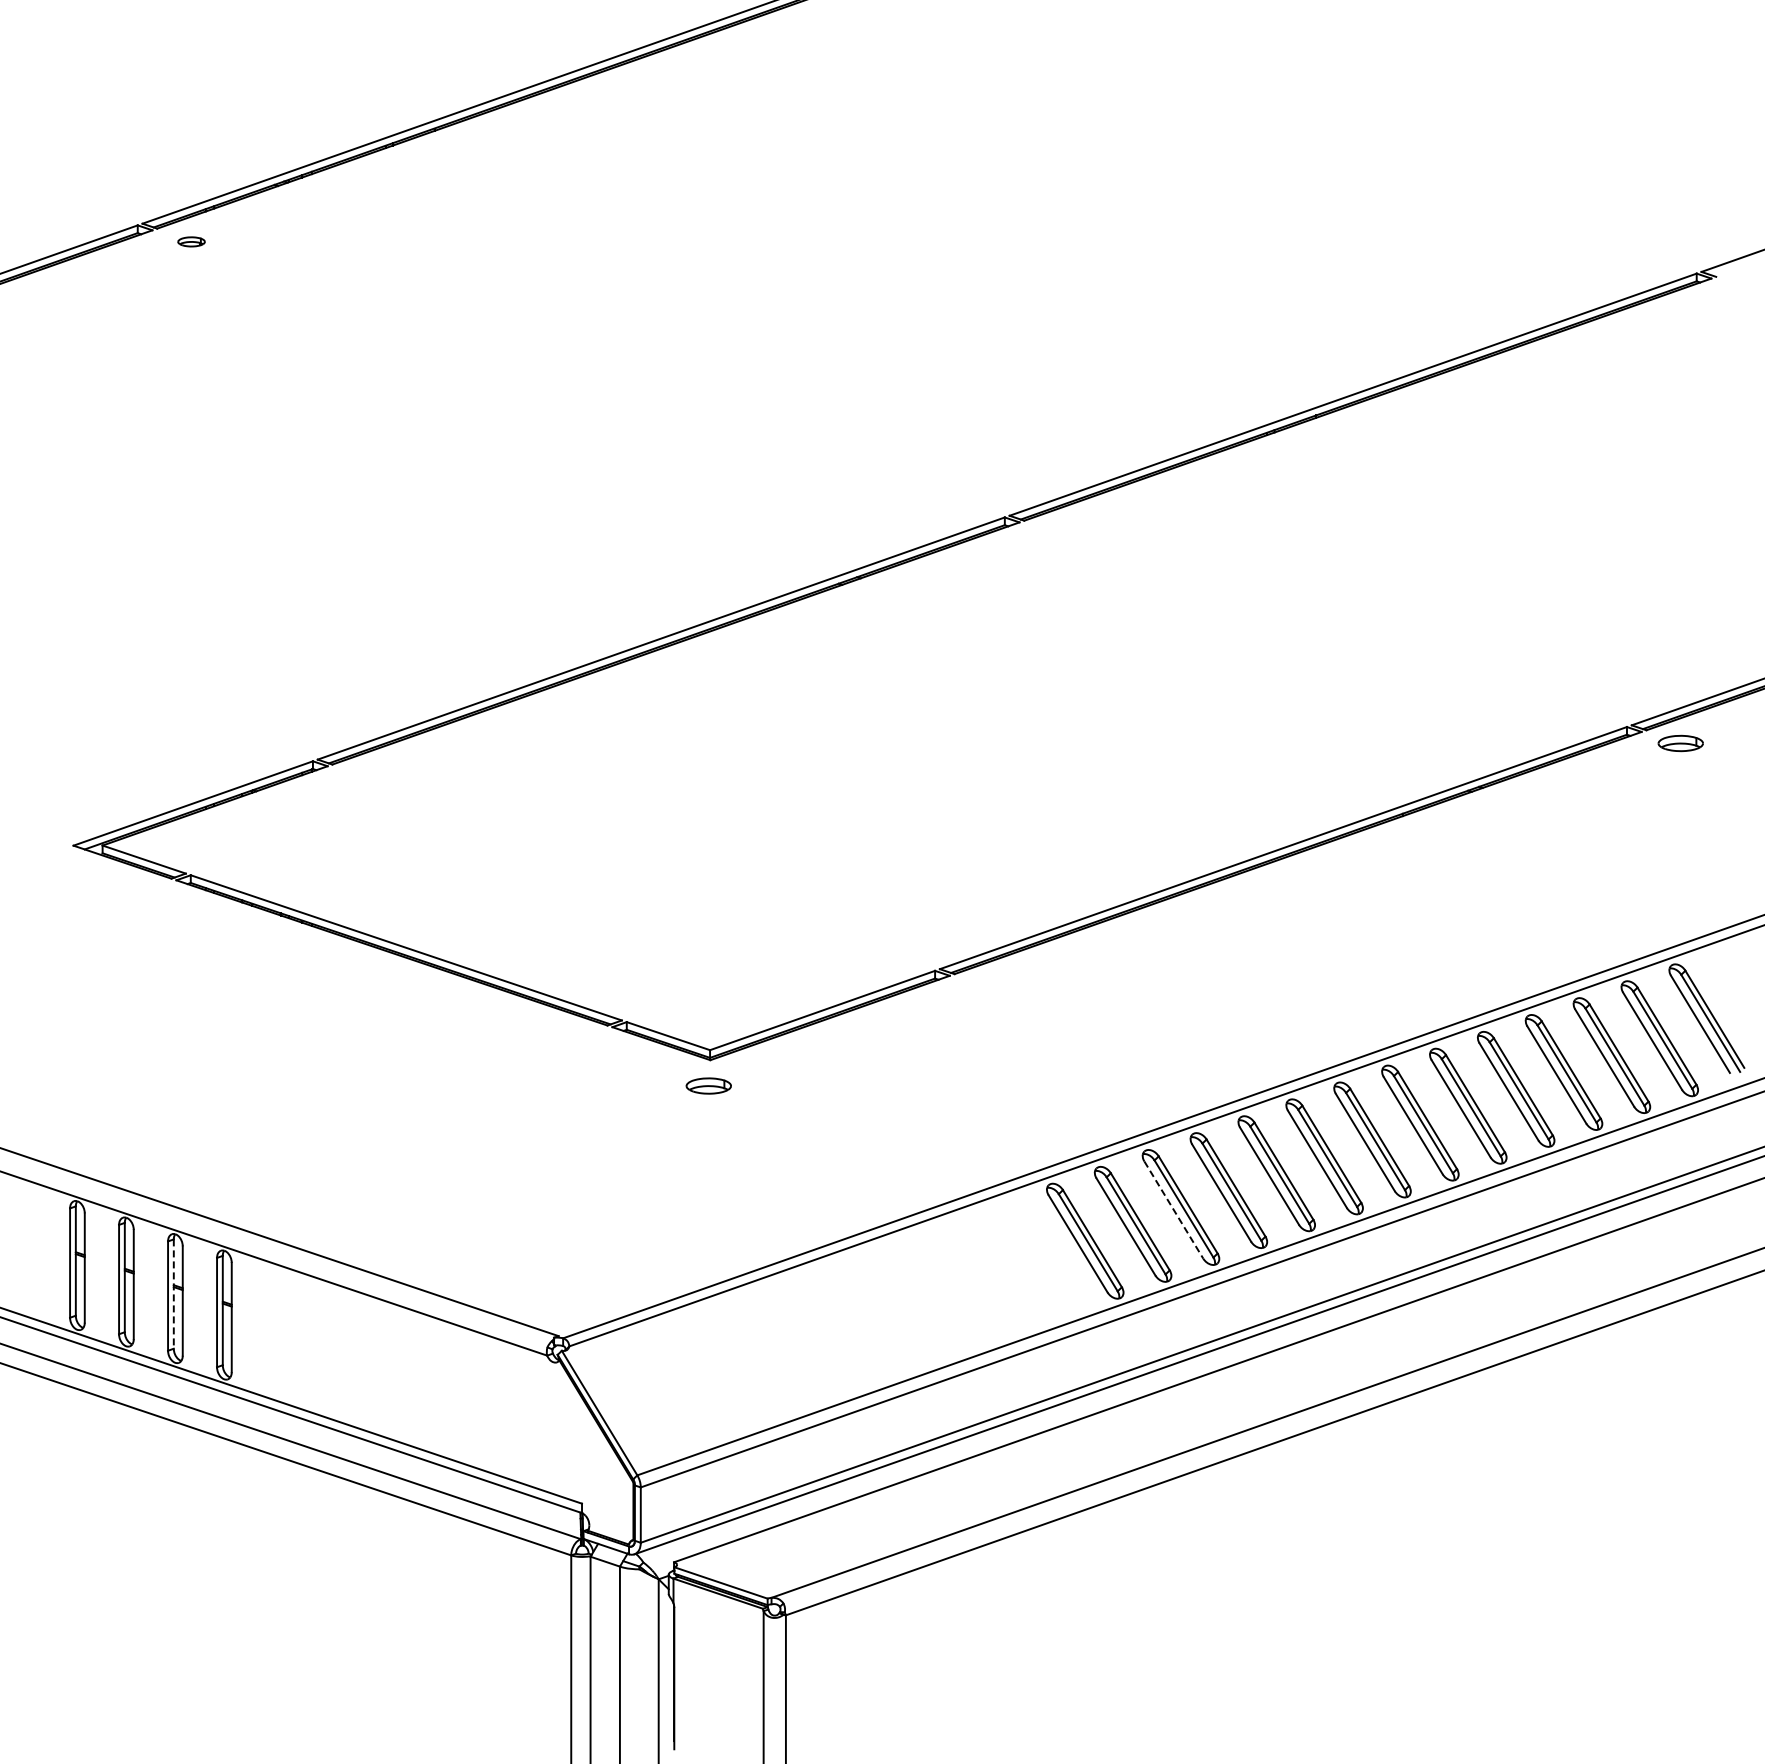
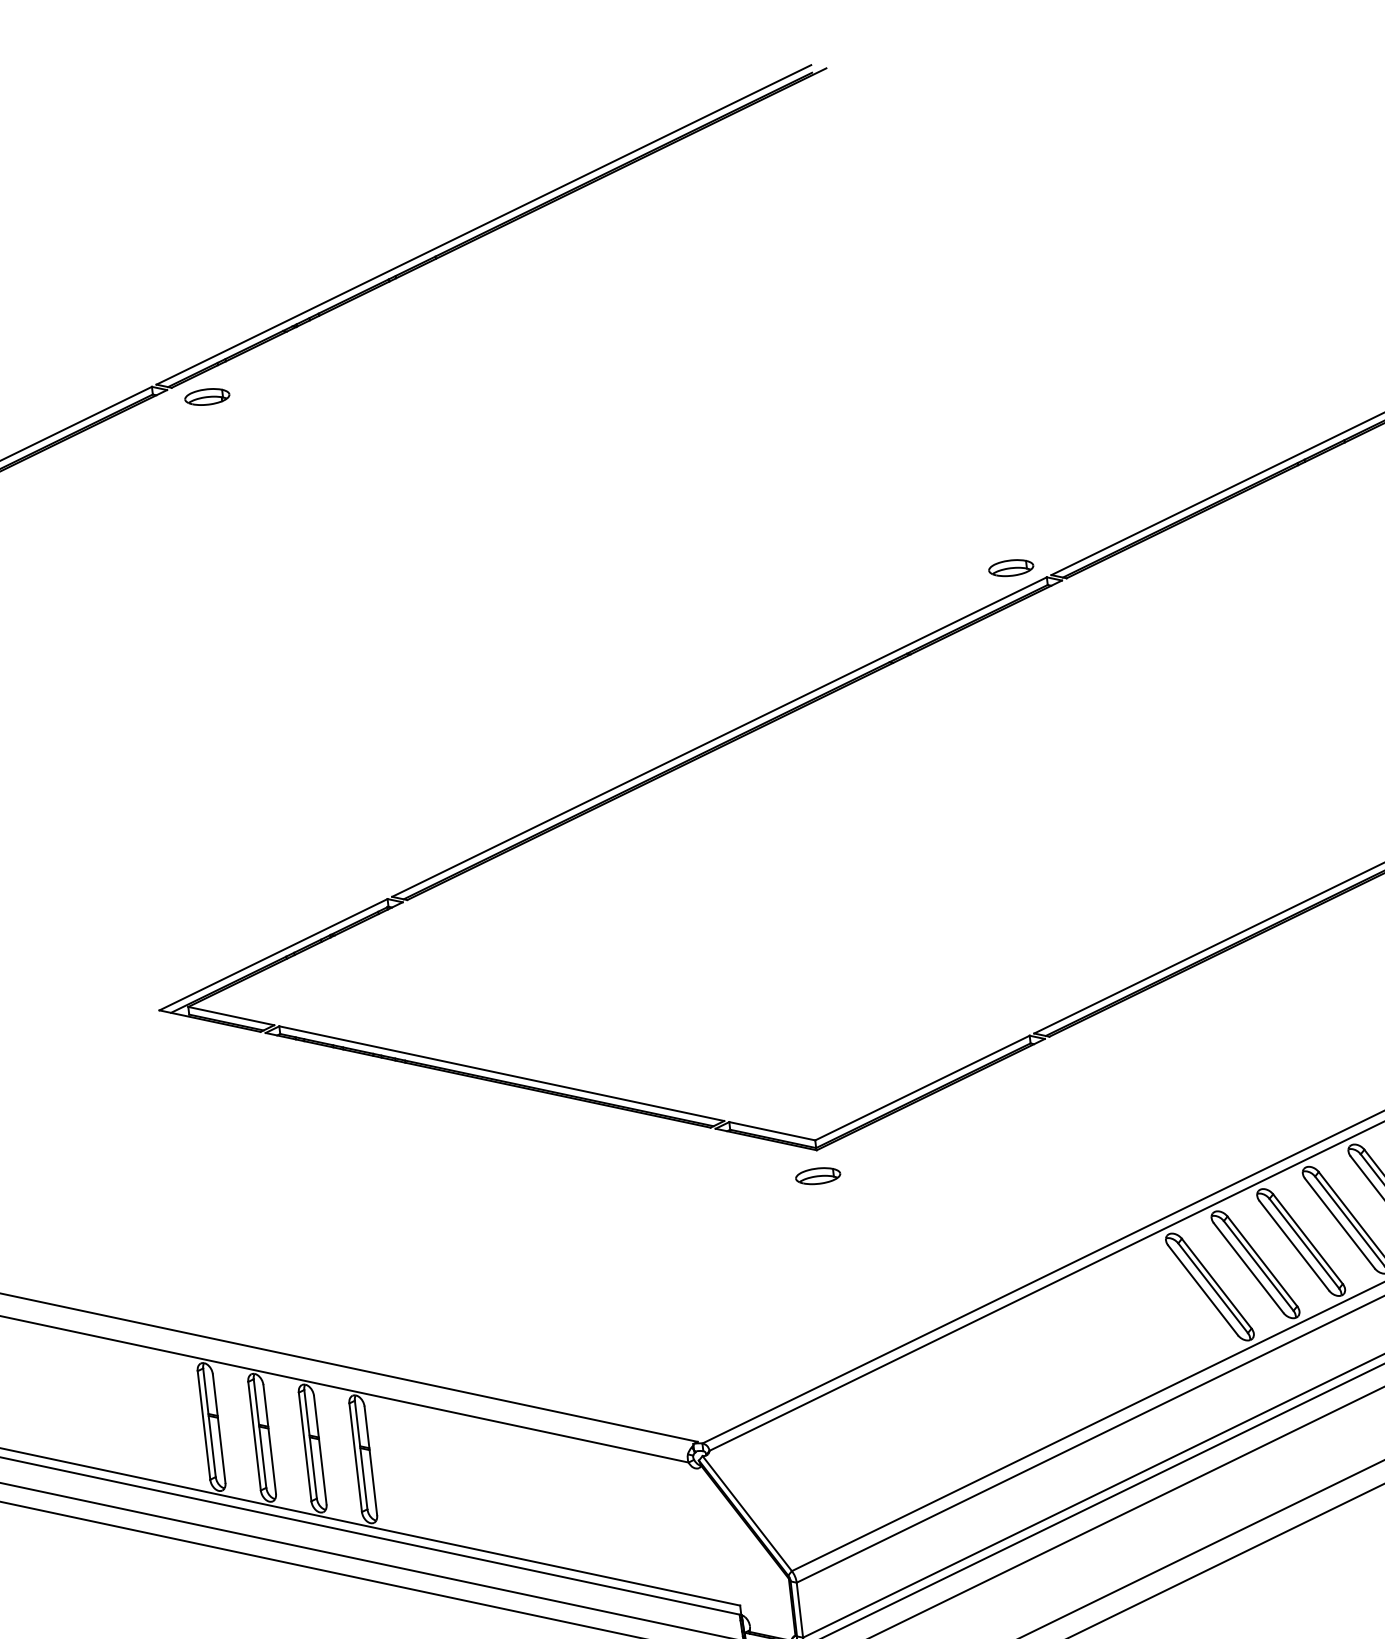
part: (191, 241) -> (207, 396), size x1.67
part: (970, 503) -> (1011, 567), added
line: (1173, 1210) -> (1294, 1246), dashed -> solid
line: (173, 1294) -> (310, 1444), dashed -> solid

